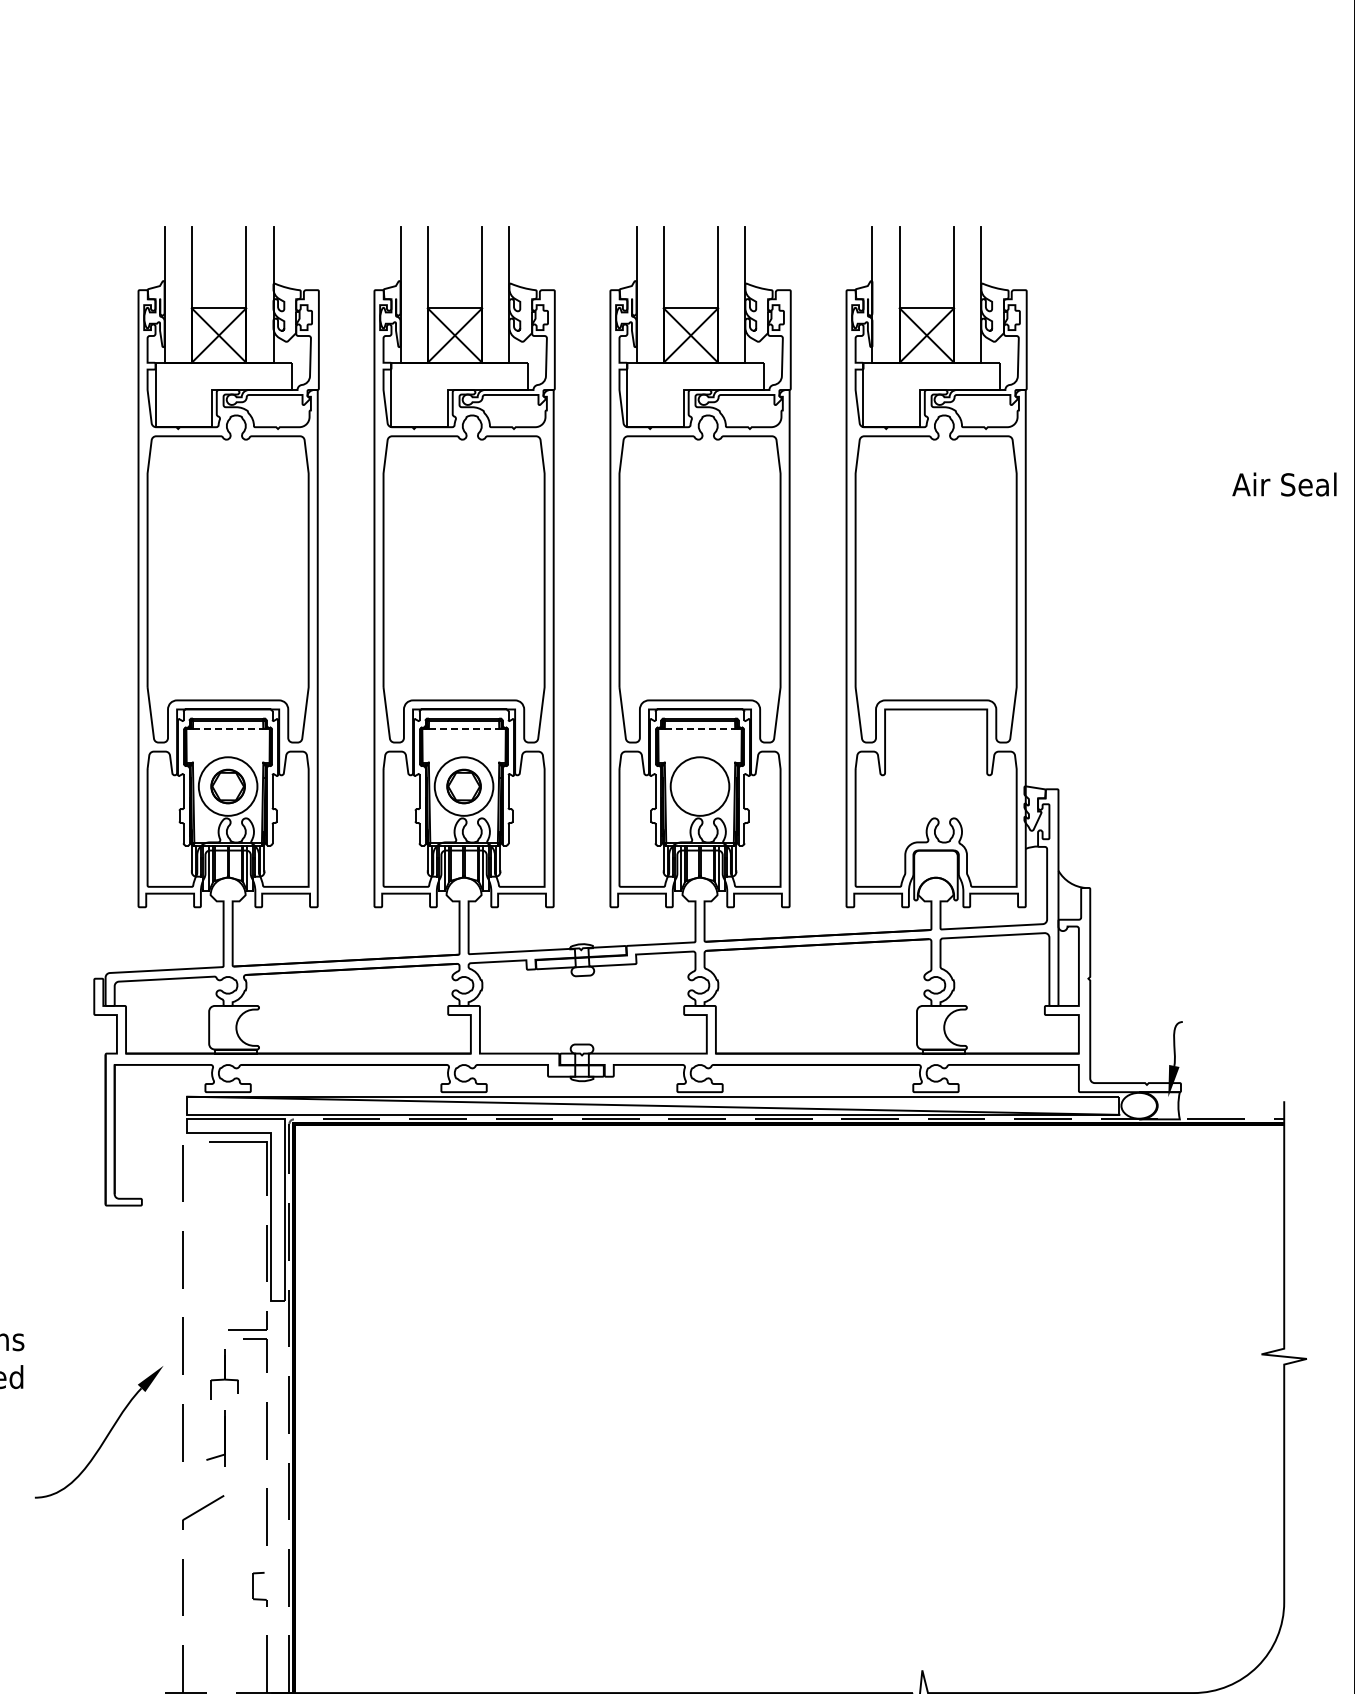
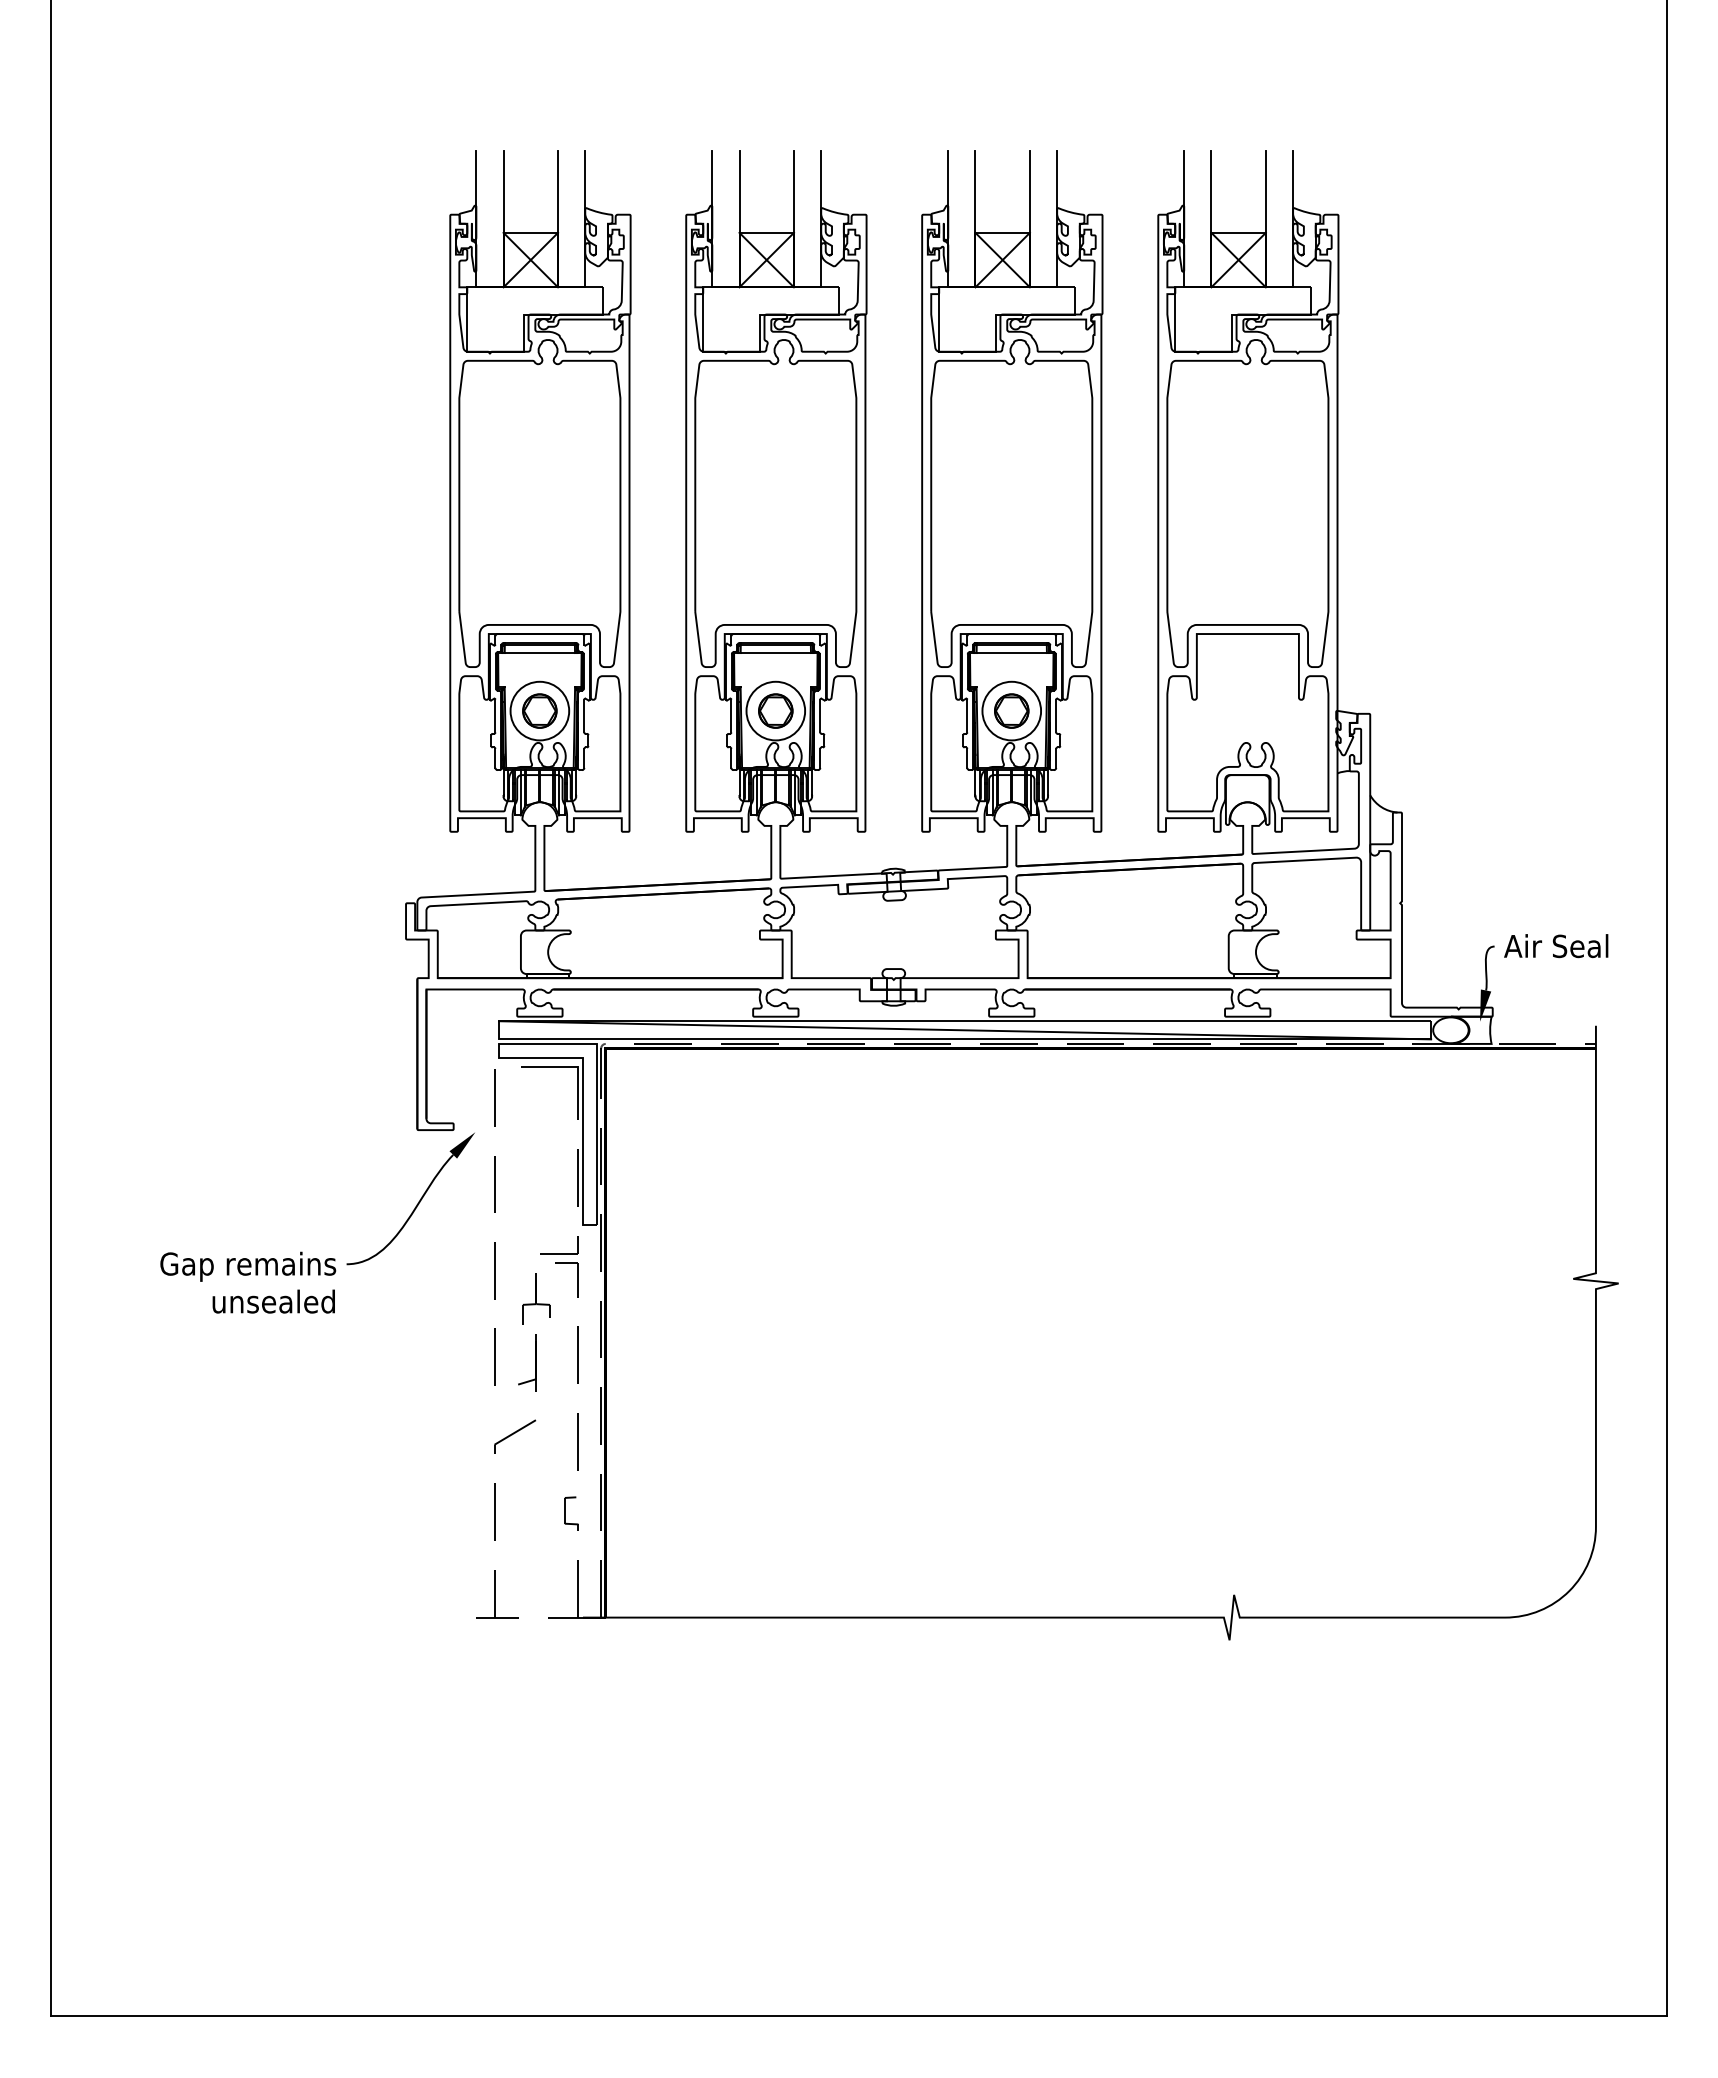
text: (1284, 484) -> (1556, 946), moved
line: (228, 728) -> (540, 653), dashed -> solid
line: (464, 728) -> (776, 653), dashed -> solid
line: (700, 728) -> (1012, 653), dashed -> solid
part: (699, 785) -> (1011, 710), added
part: (104, 1437) -> (416, 1204), moved

